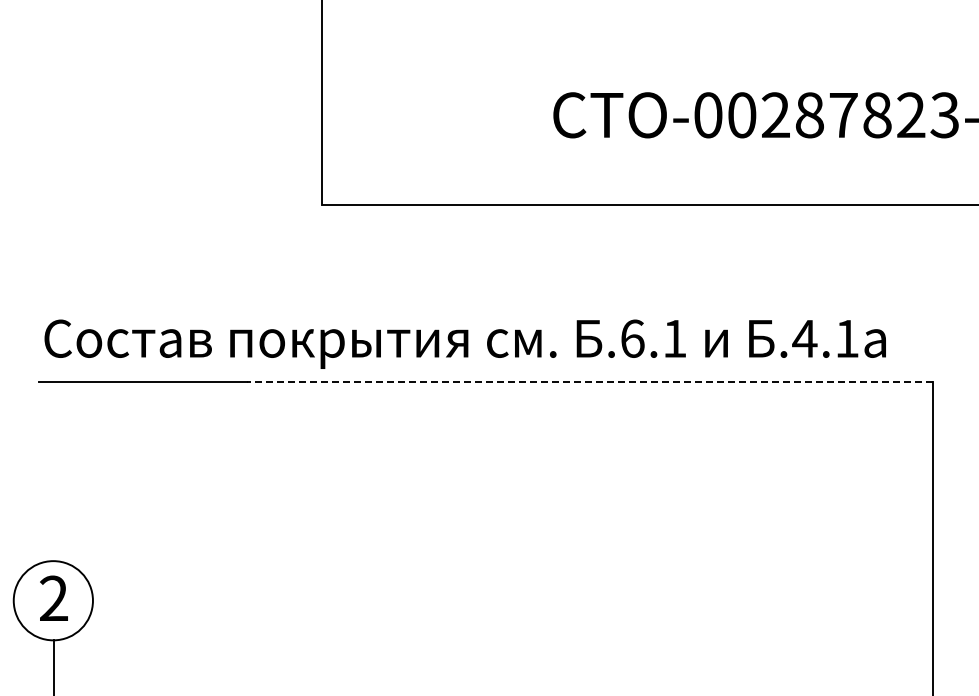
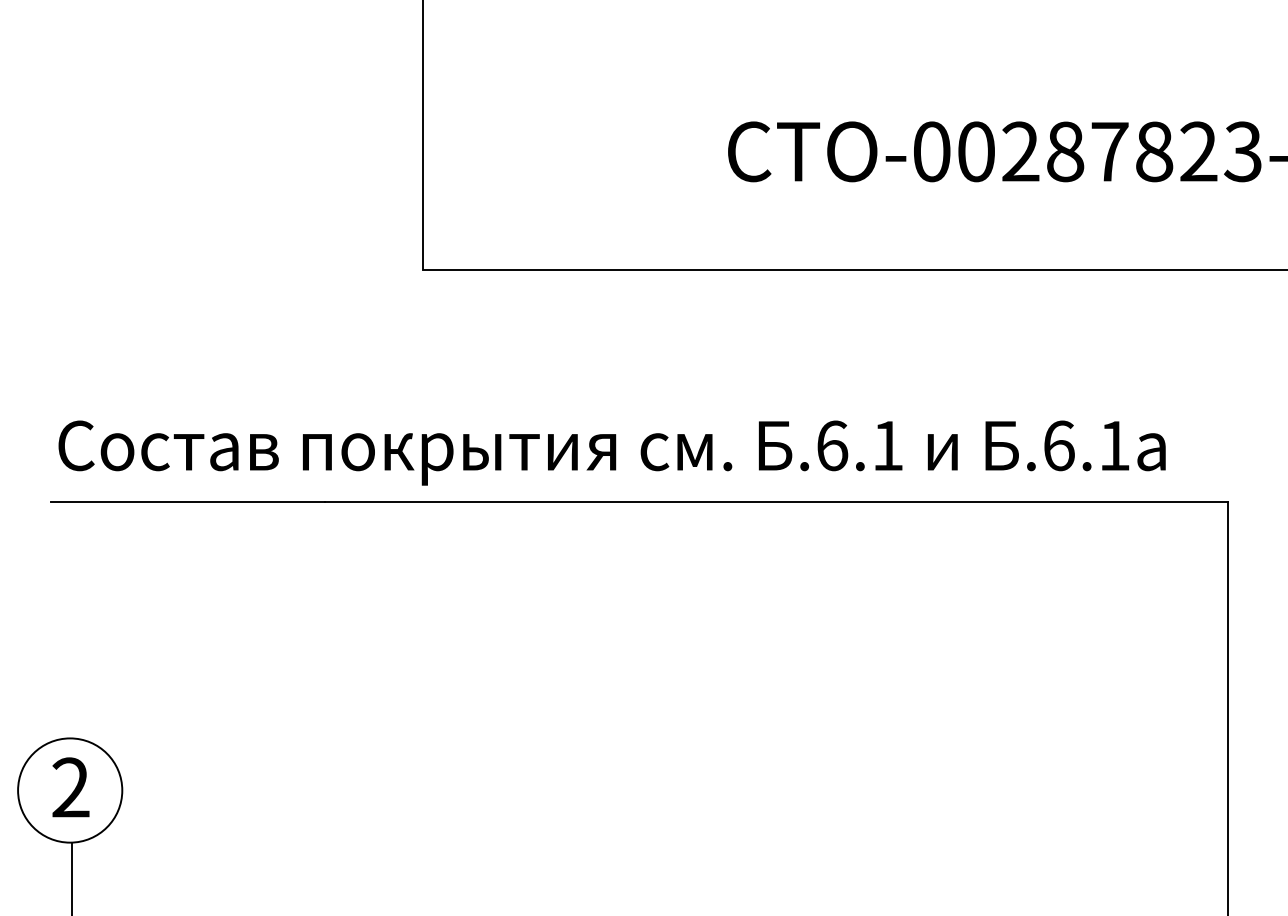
text: (804, 338) -> (1058, 445), .4.1 -> .6.1
line: (590, 381) -> (776, 502), dashed -> solid

